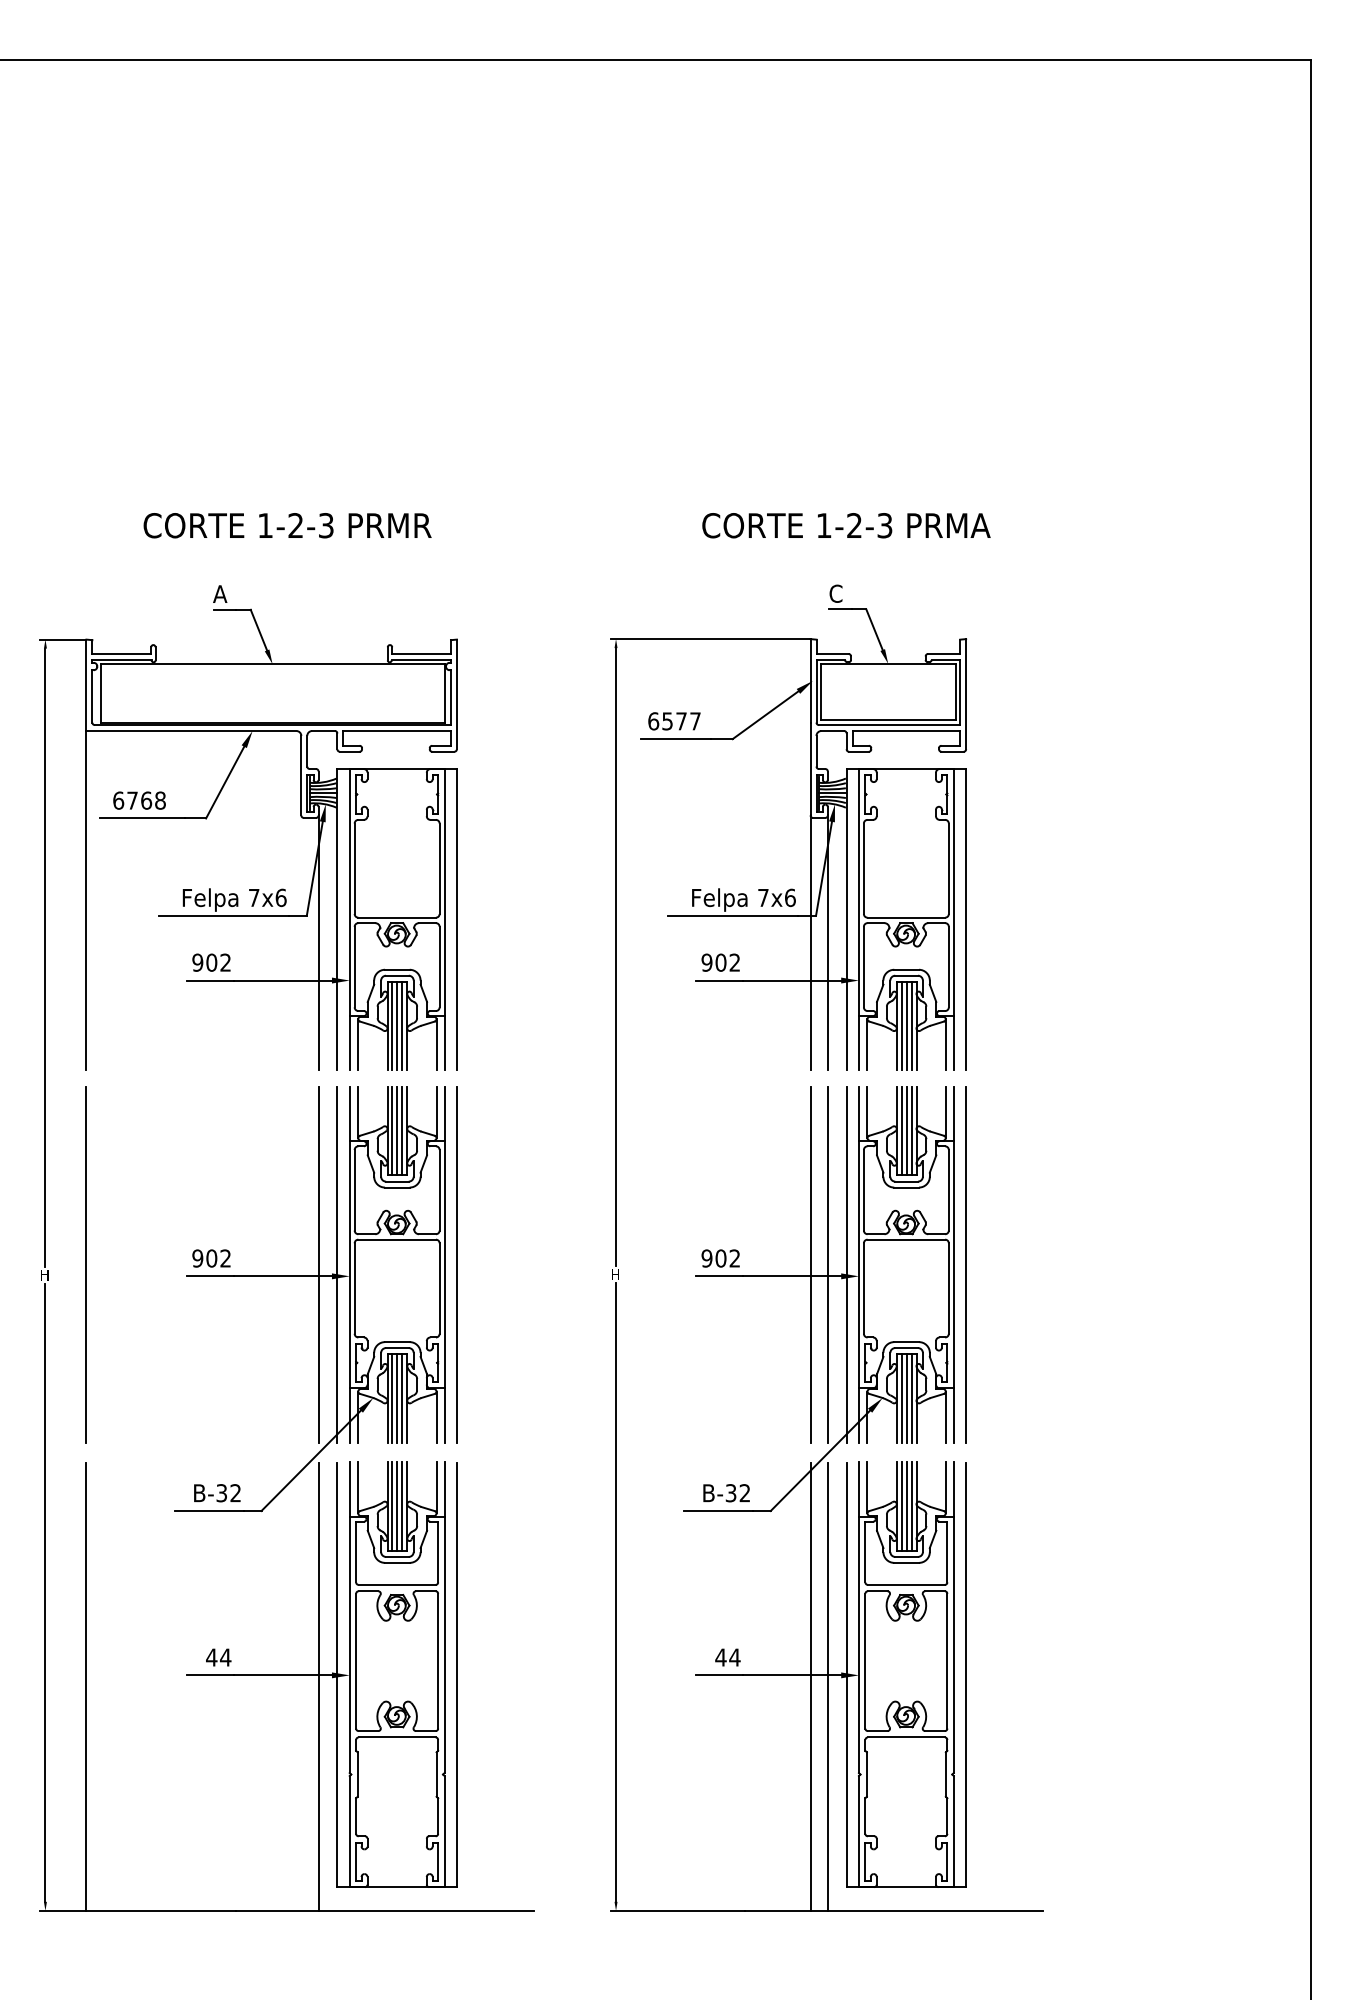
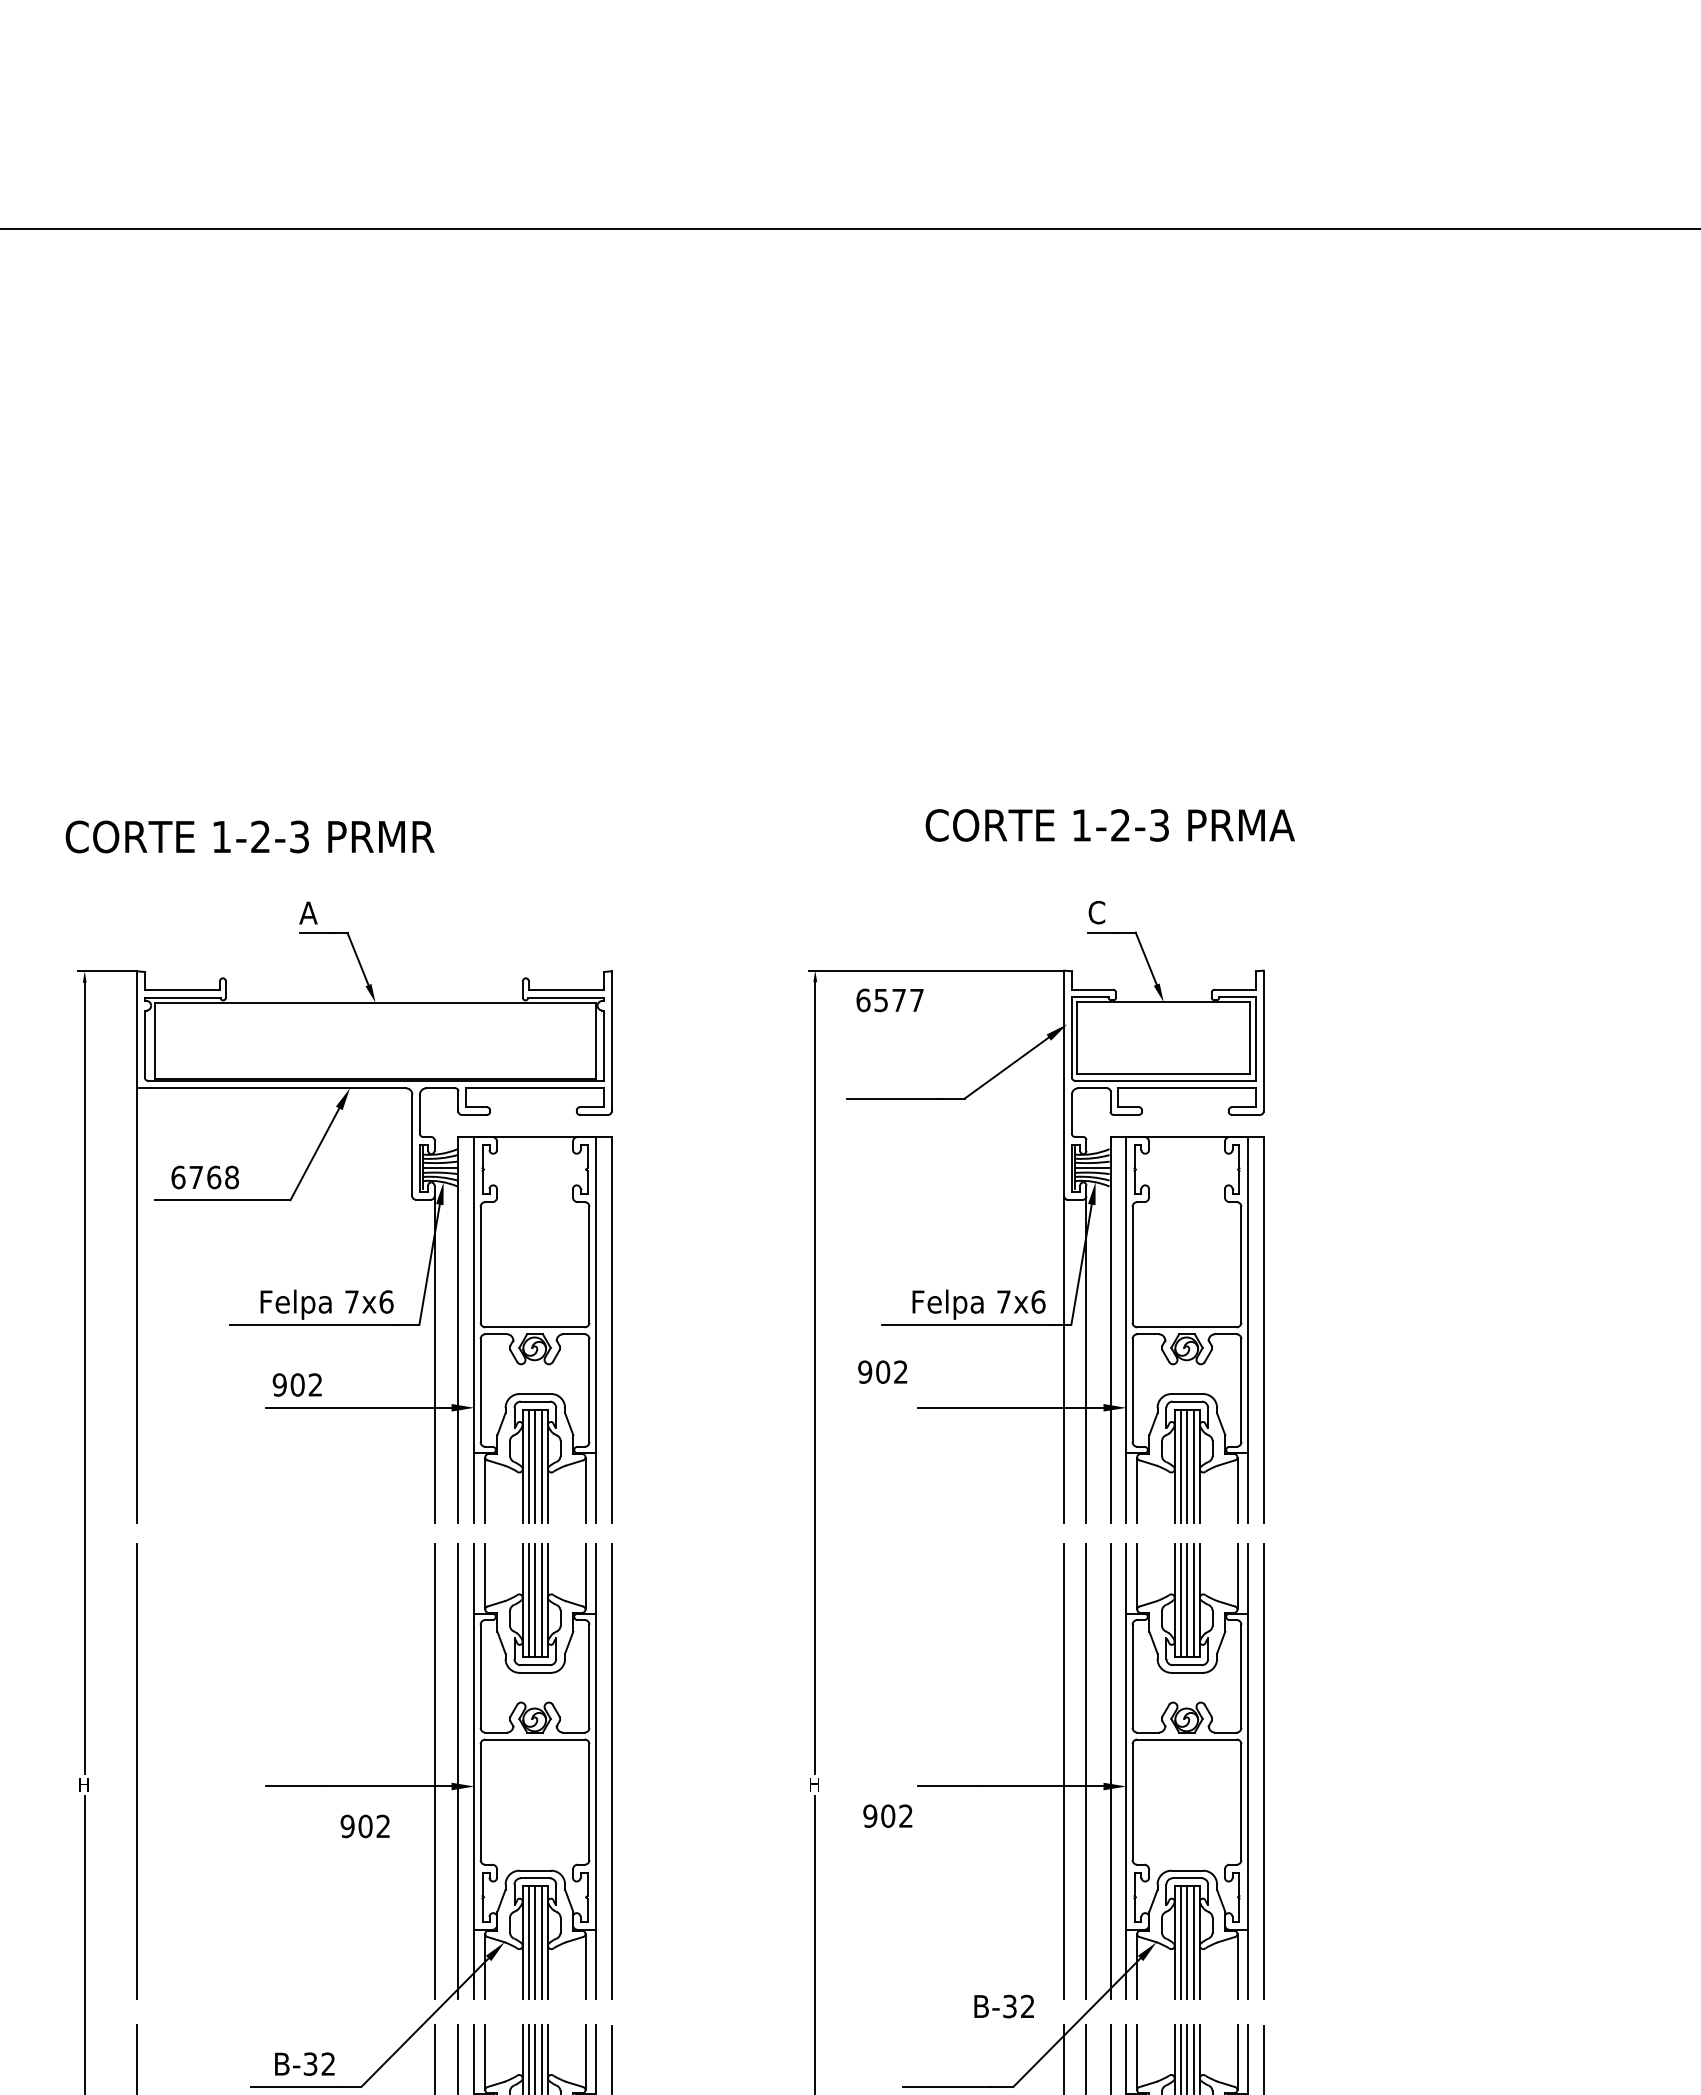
text: (287, 525) -> (249, 836), moved
text: (674, 721) -> (890, 1000), moved
text: (720, 962) -> (882, 1371), moved
text: (211, 1258) -> (365, 1826), moved
text: (720, 1258) -> (887, 1816), moved
text: (726, 1493) -> (1004, 2006), moved

